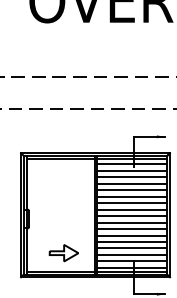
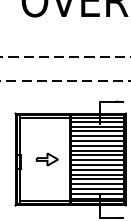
part: (63, 253) -> (46, 159), moved

